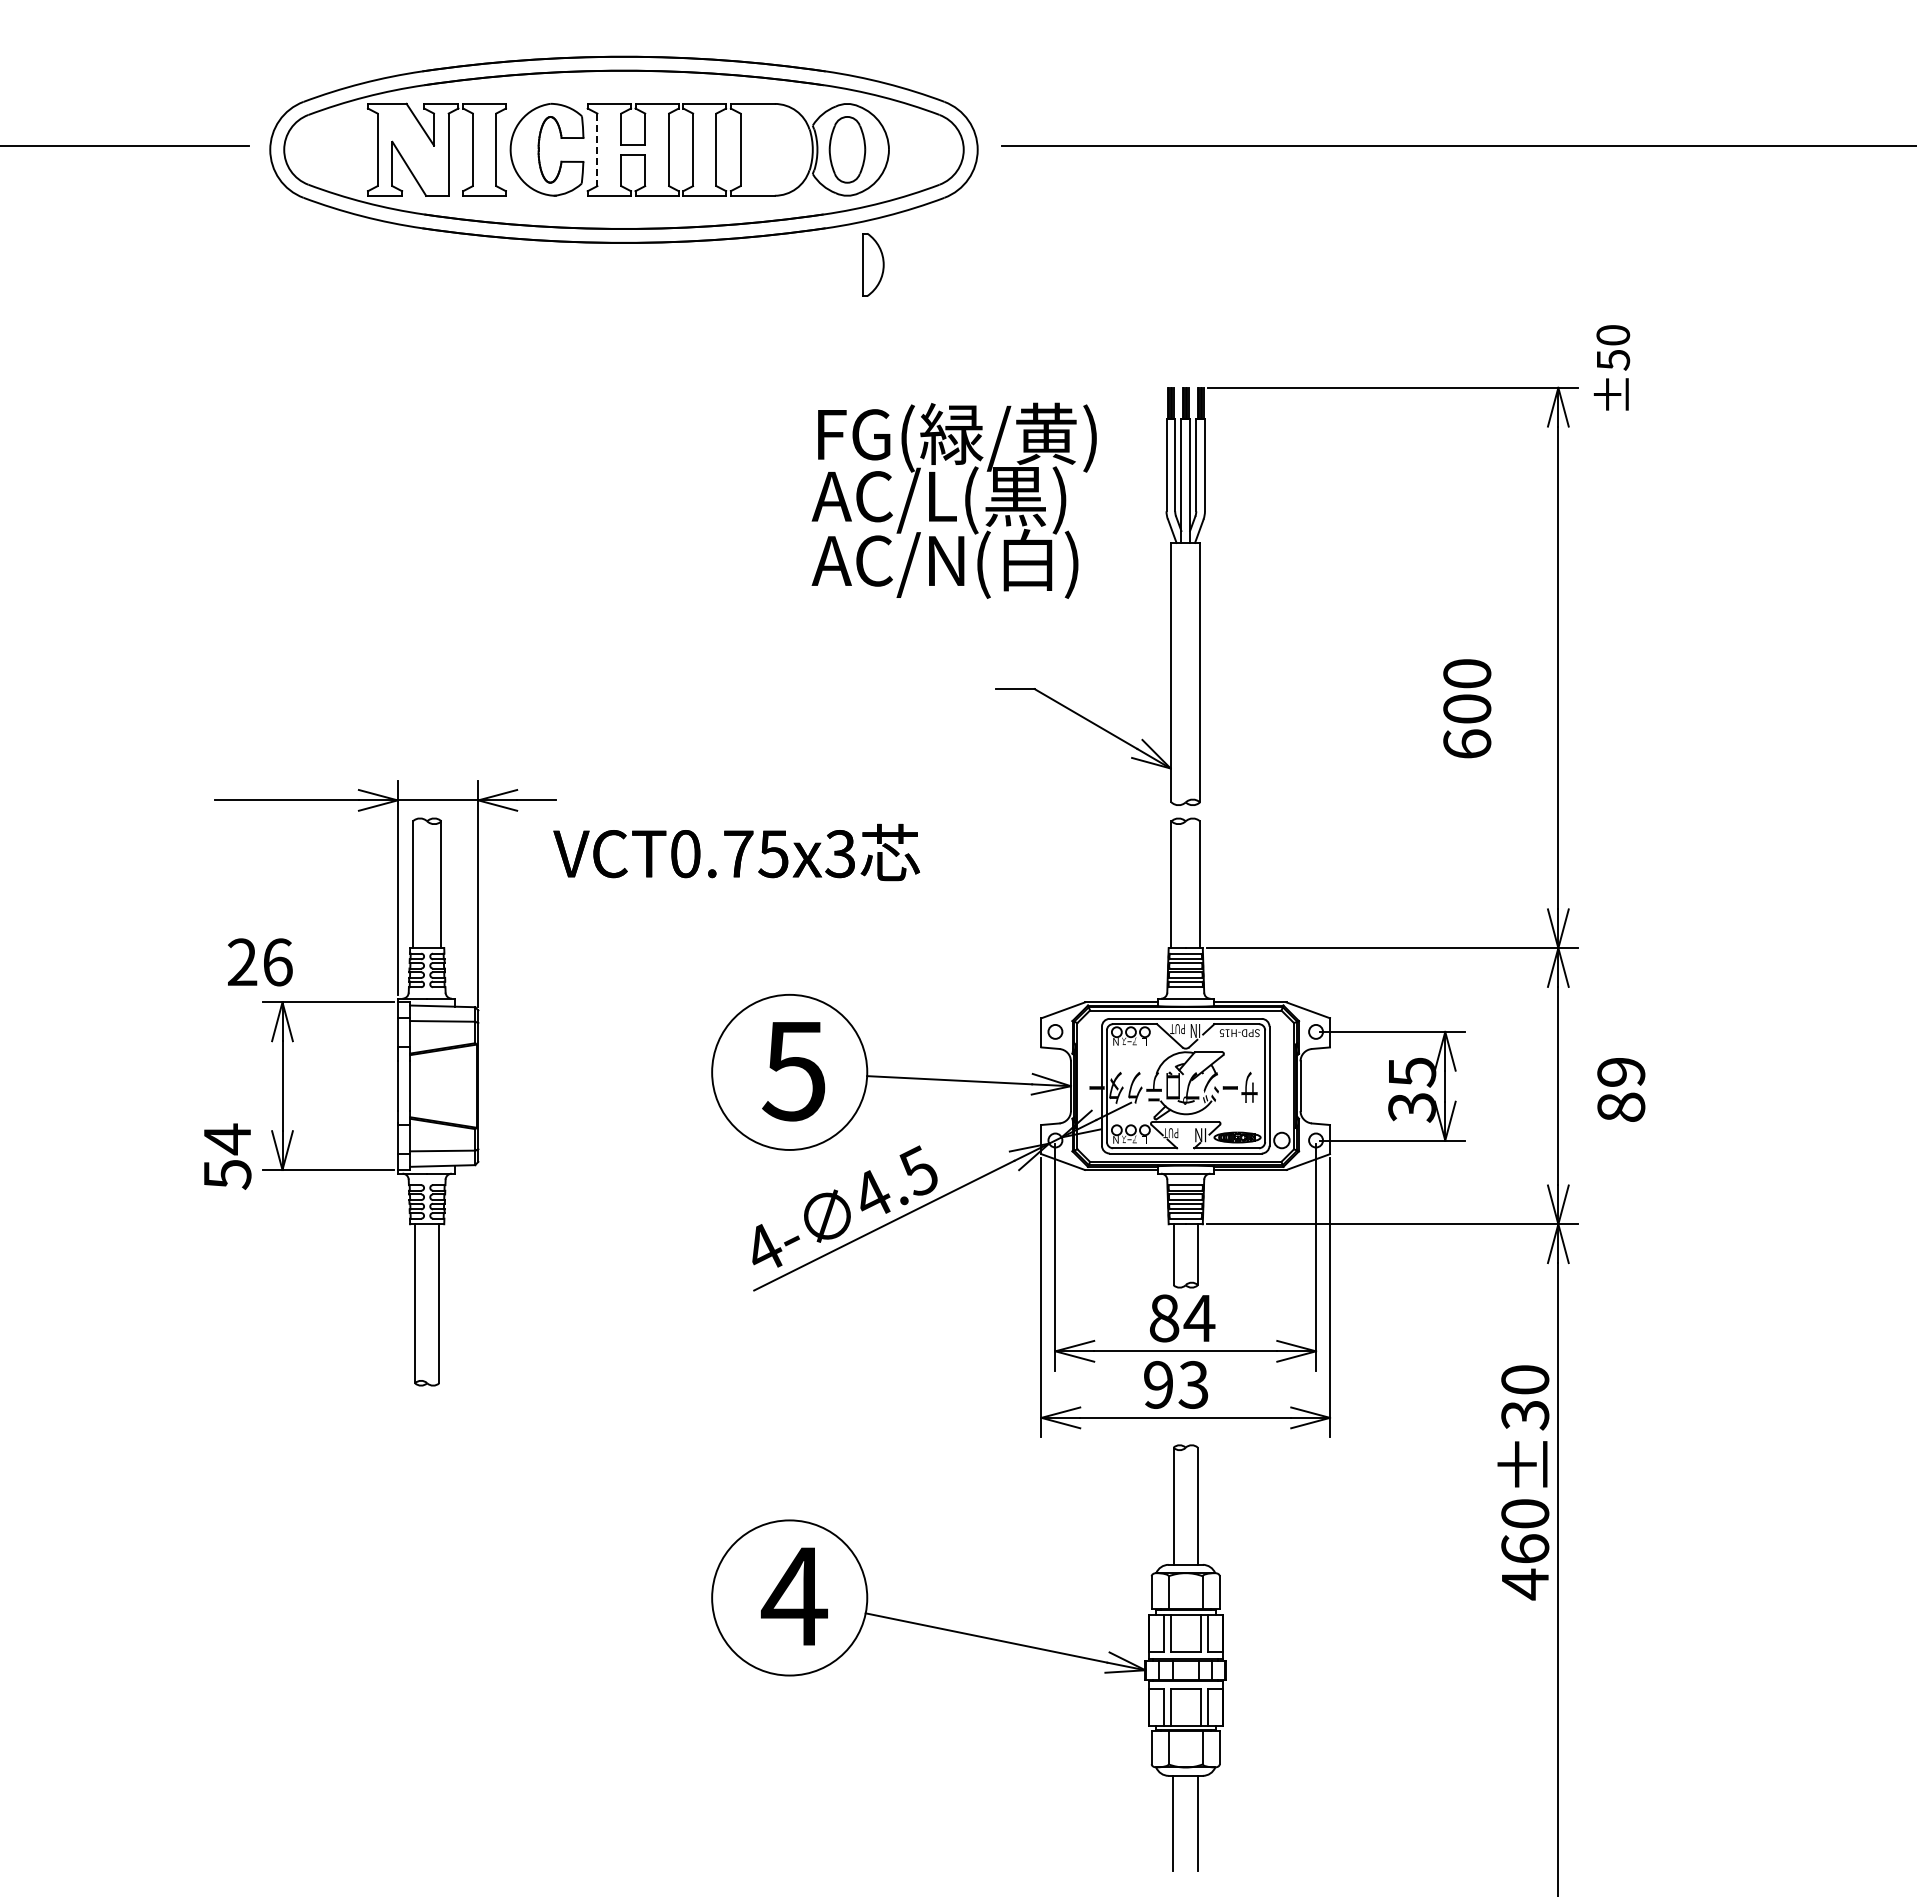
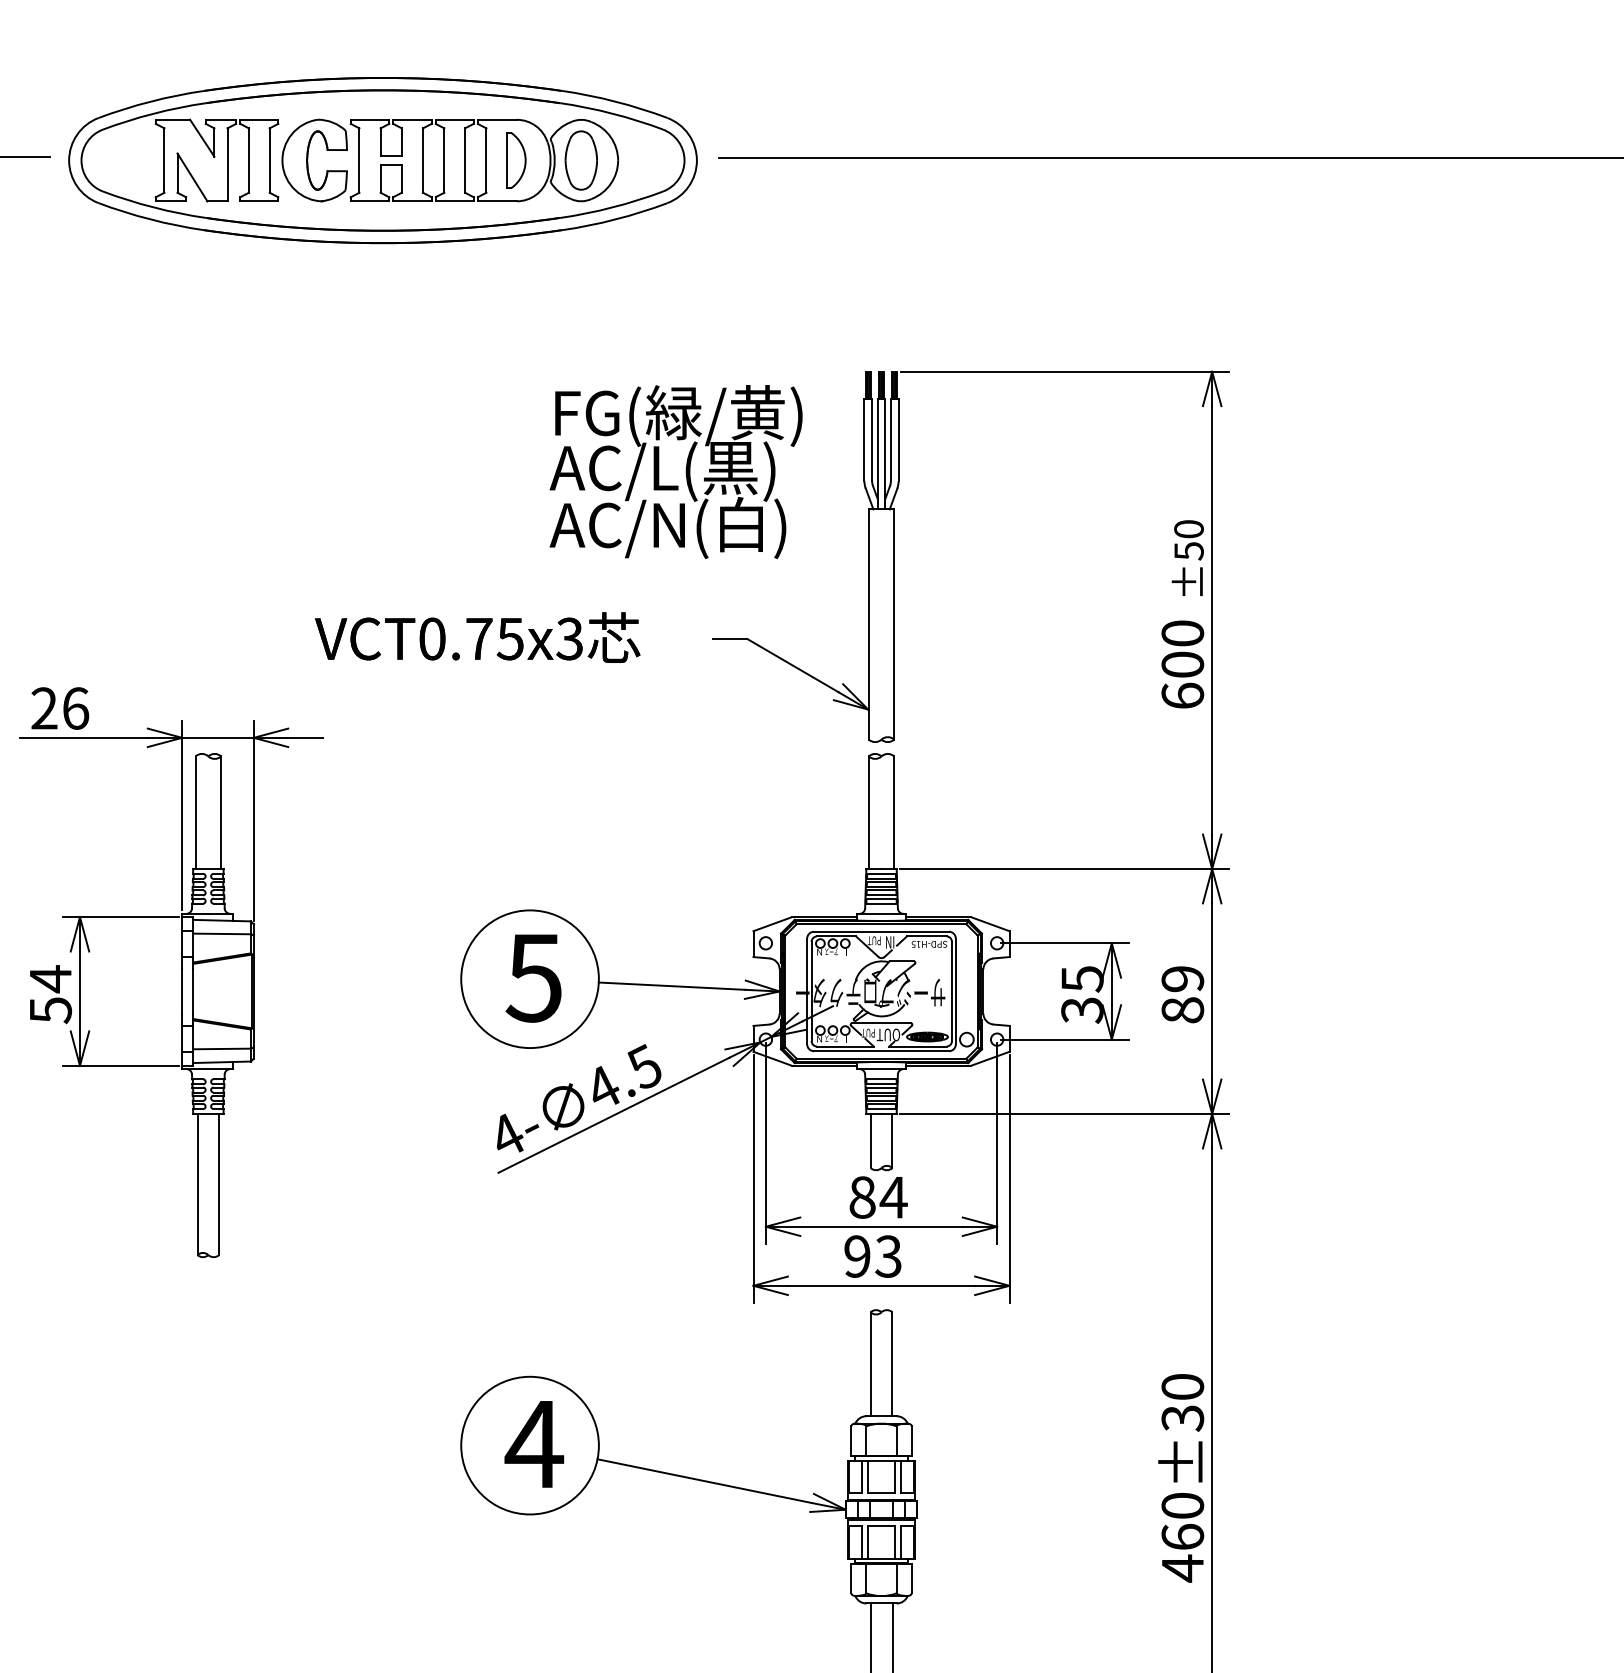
line: (597, 150) -> (359, 161), dashed -> solid
part: (873, 264) -> (516, 160), moved
text: (1611, 367) -> (1187, 557), moved
text: (1467, 708) -> (1183, 664), moved
text: (736, 852) -> (477, 637), moved
text: (260, 962) -> (60, 708), moved
text: (1621, 1089) -> (1183, 994), moved
text: (1193, 1135) -> (888, 1035), IN -> OUT
text: (227, 1156) -> (50, 994), moved
text: (1523, 1482) -> (1181, 1478), moved

